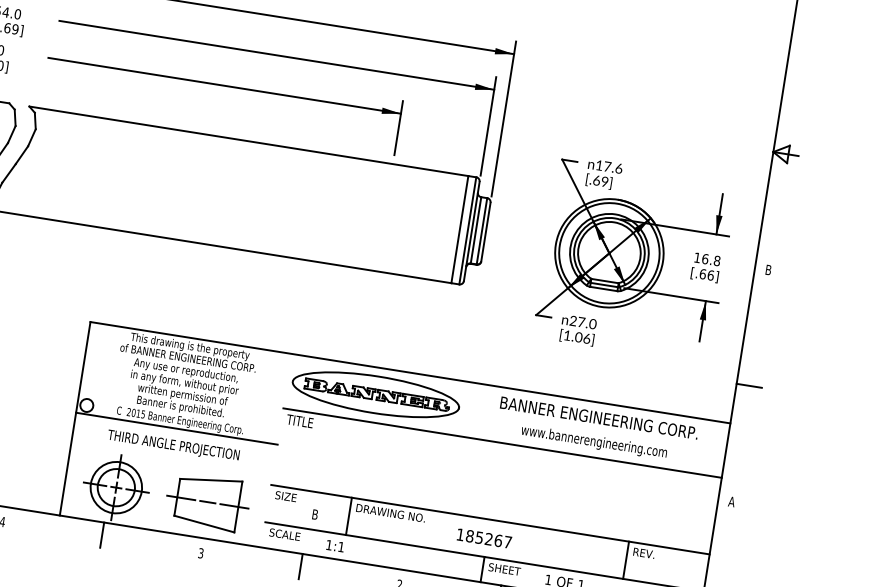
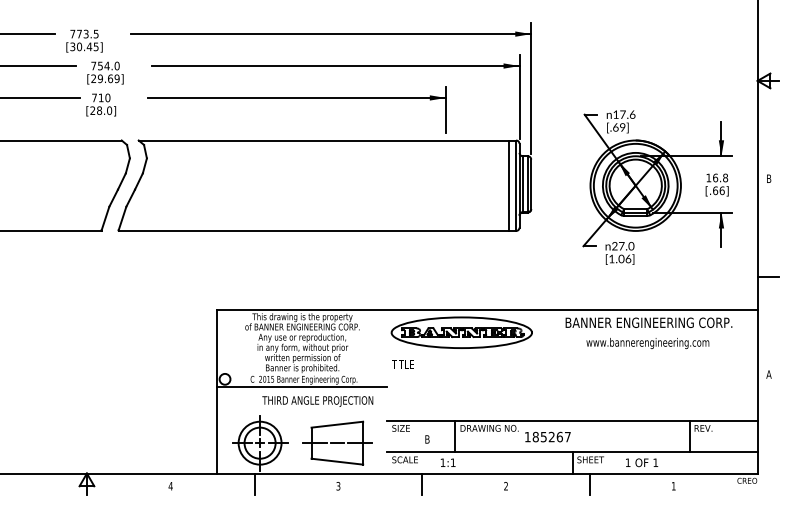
line: (502, 443) -> (572, 356), removed
text: (173, 446) -> (317, 401), moved
text: (483, 537) -> (547, 436), moved

